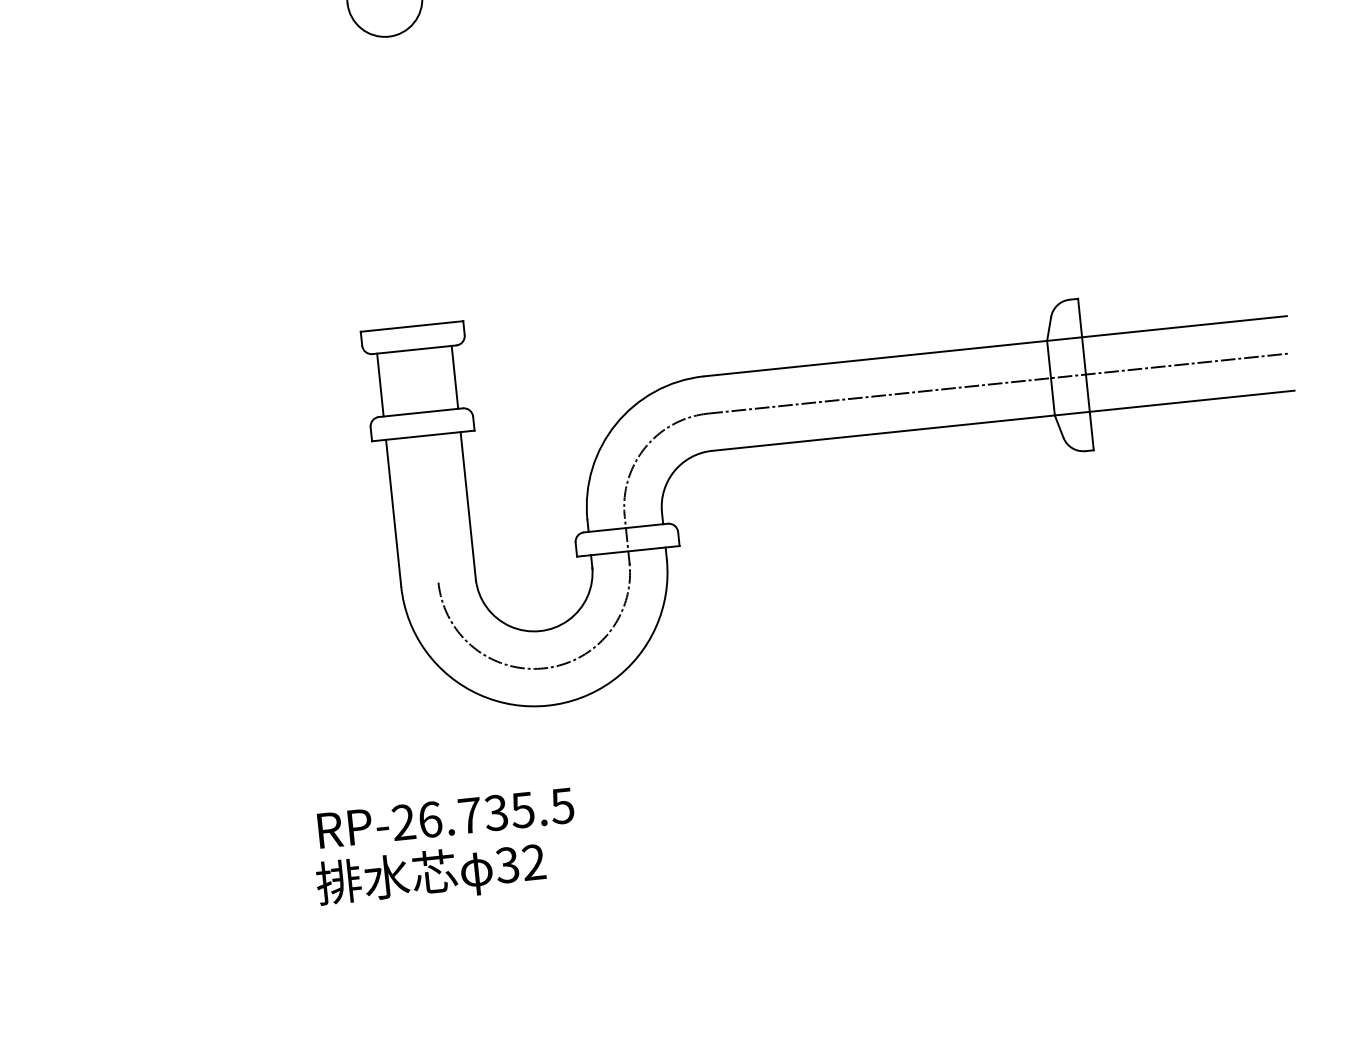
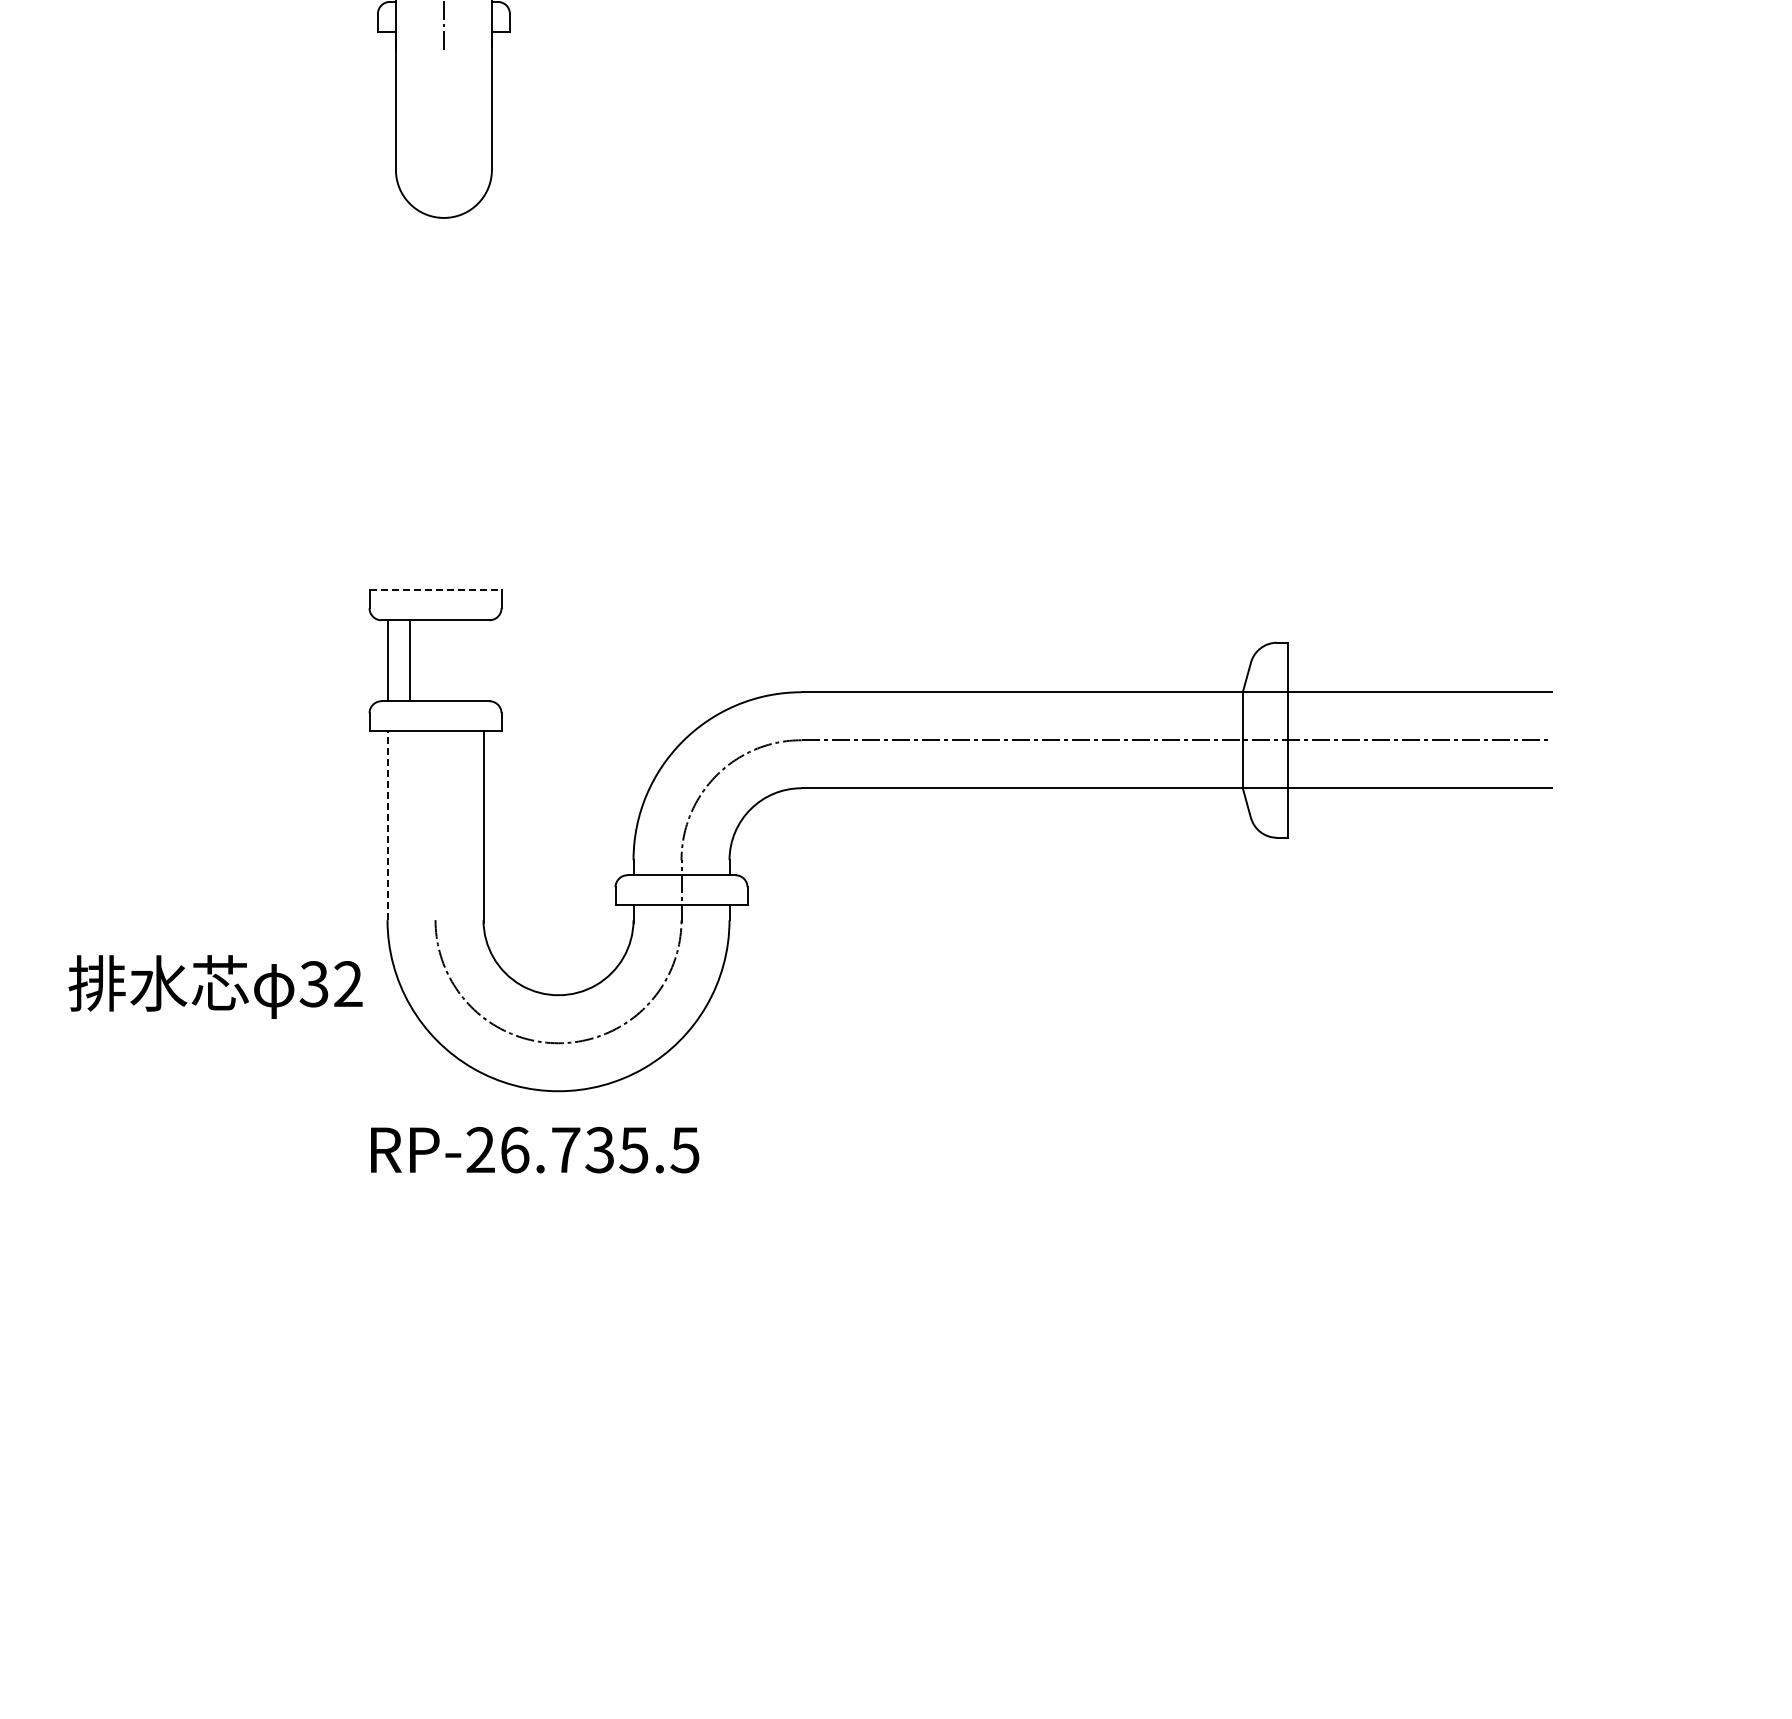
line: (412, 326) -> (436, 590), solid -> dashed
line: (454, 377) -> (409, 660), moved
line: (393, 513) -> (387, 825), solid -> dashed
text: (446, 817) -> (535, 1149), moved
text: (431, 874) -> (215, 986), moved

